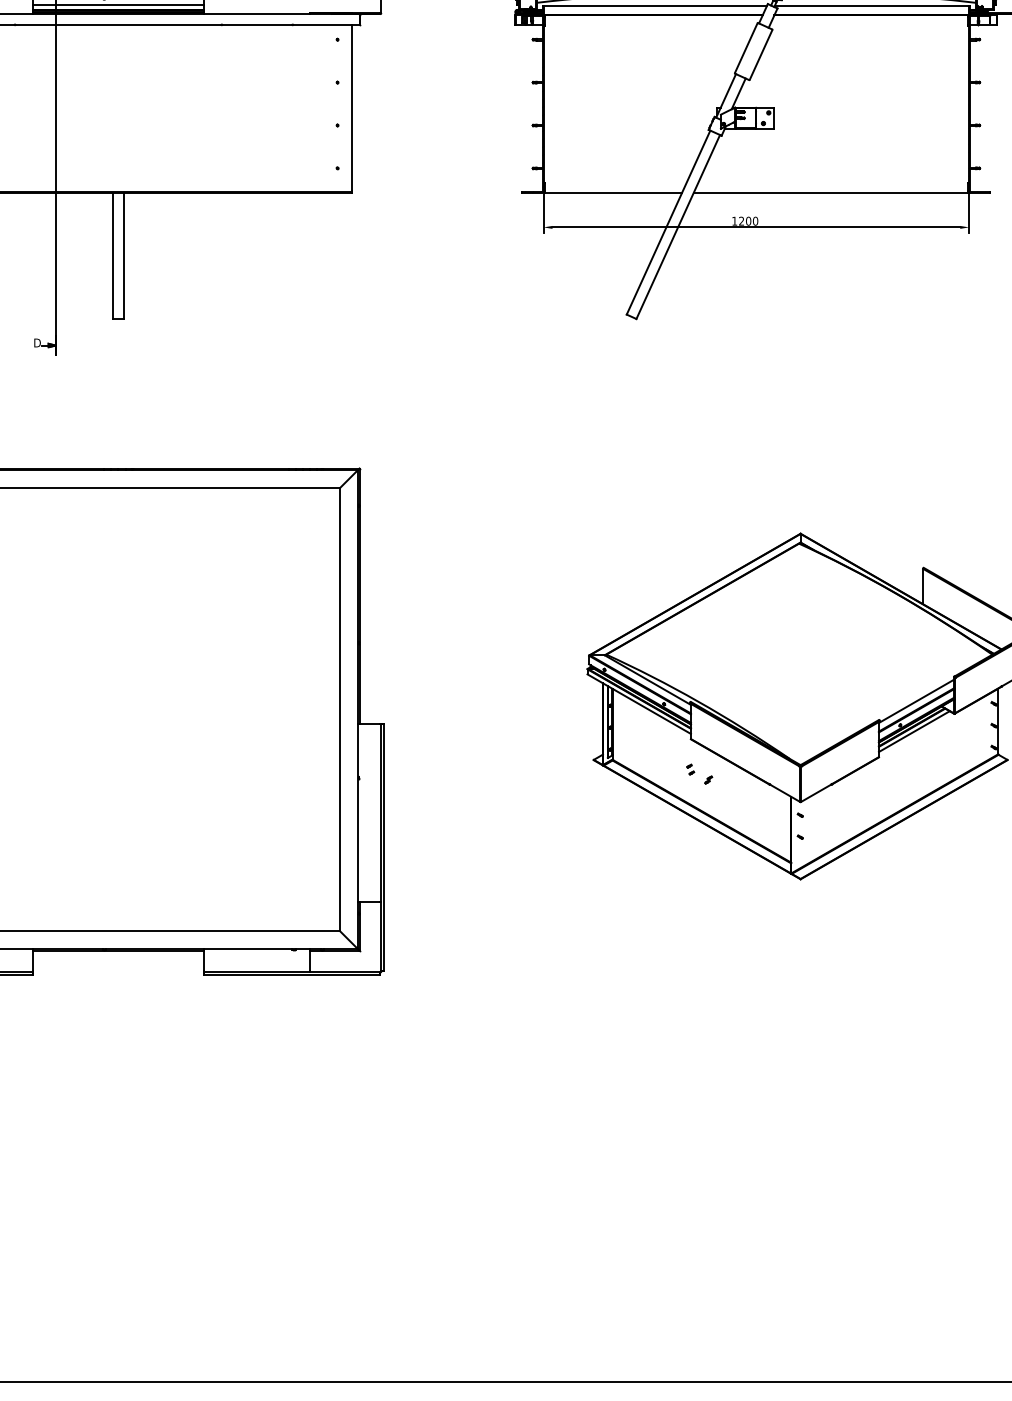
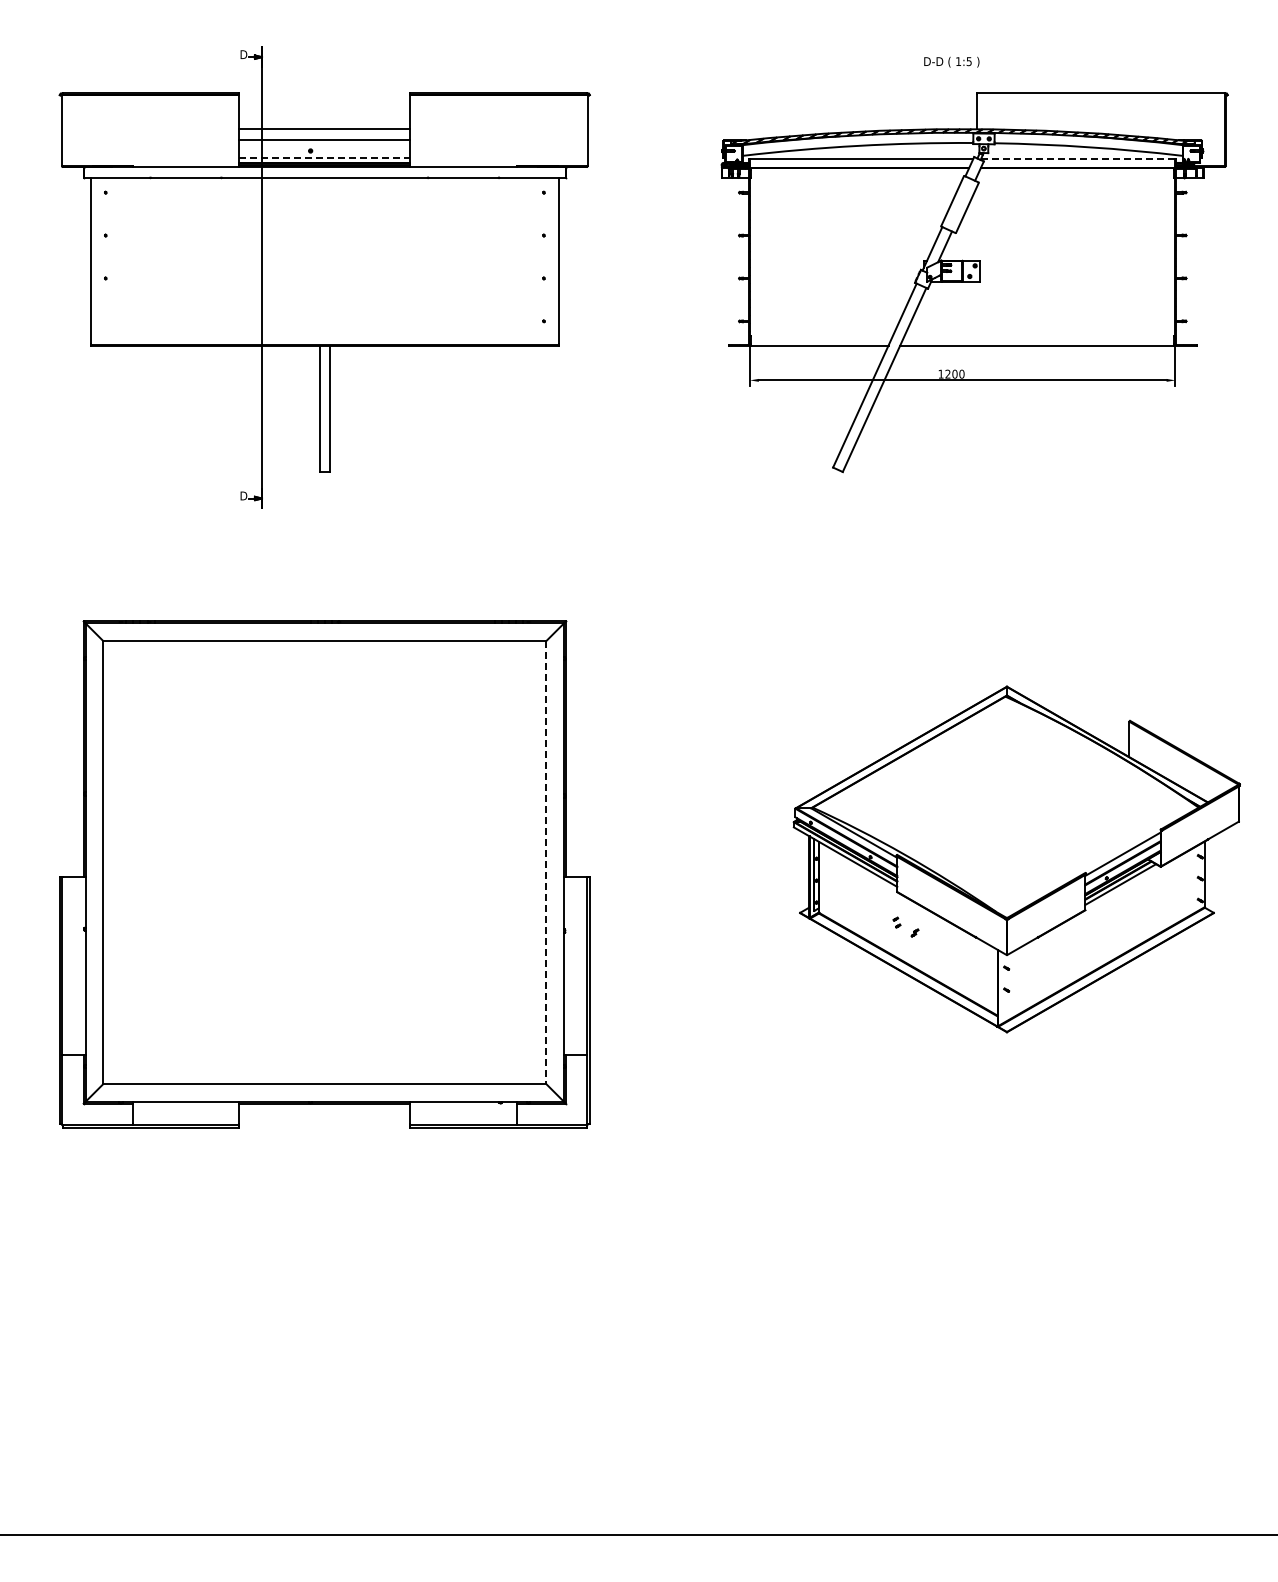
line: (118, 5) -> (324, 158), solid -> dashed
line: (872, 5) -> (1078, 158), solid -> dashed
line: (340, 709) -> (546, 862), solid -> dashed

